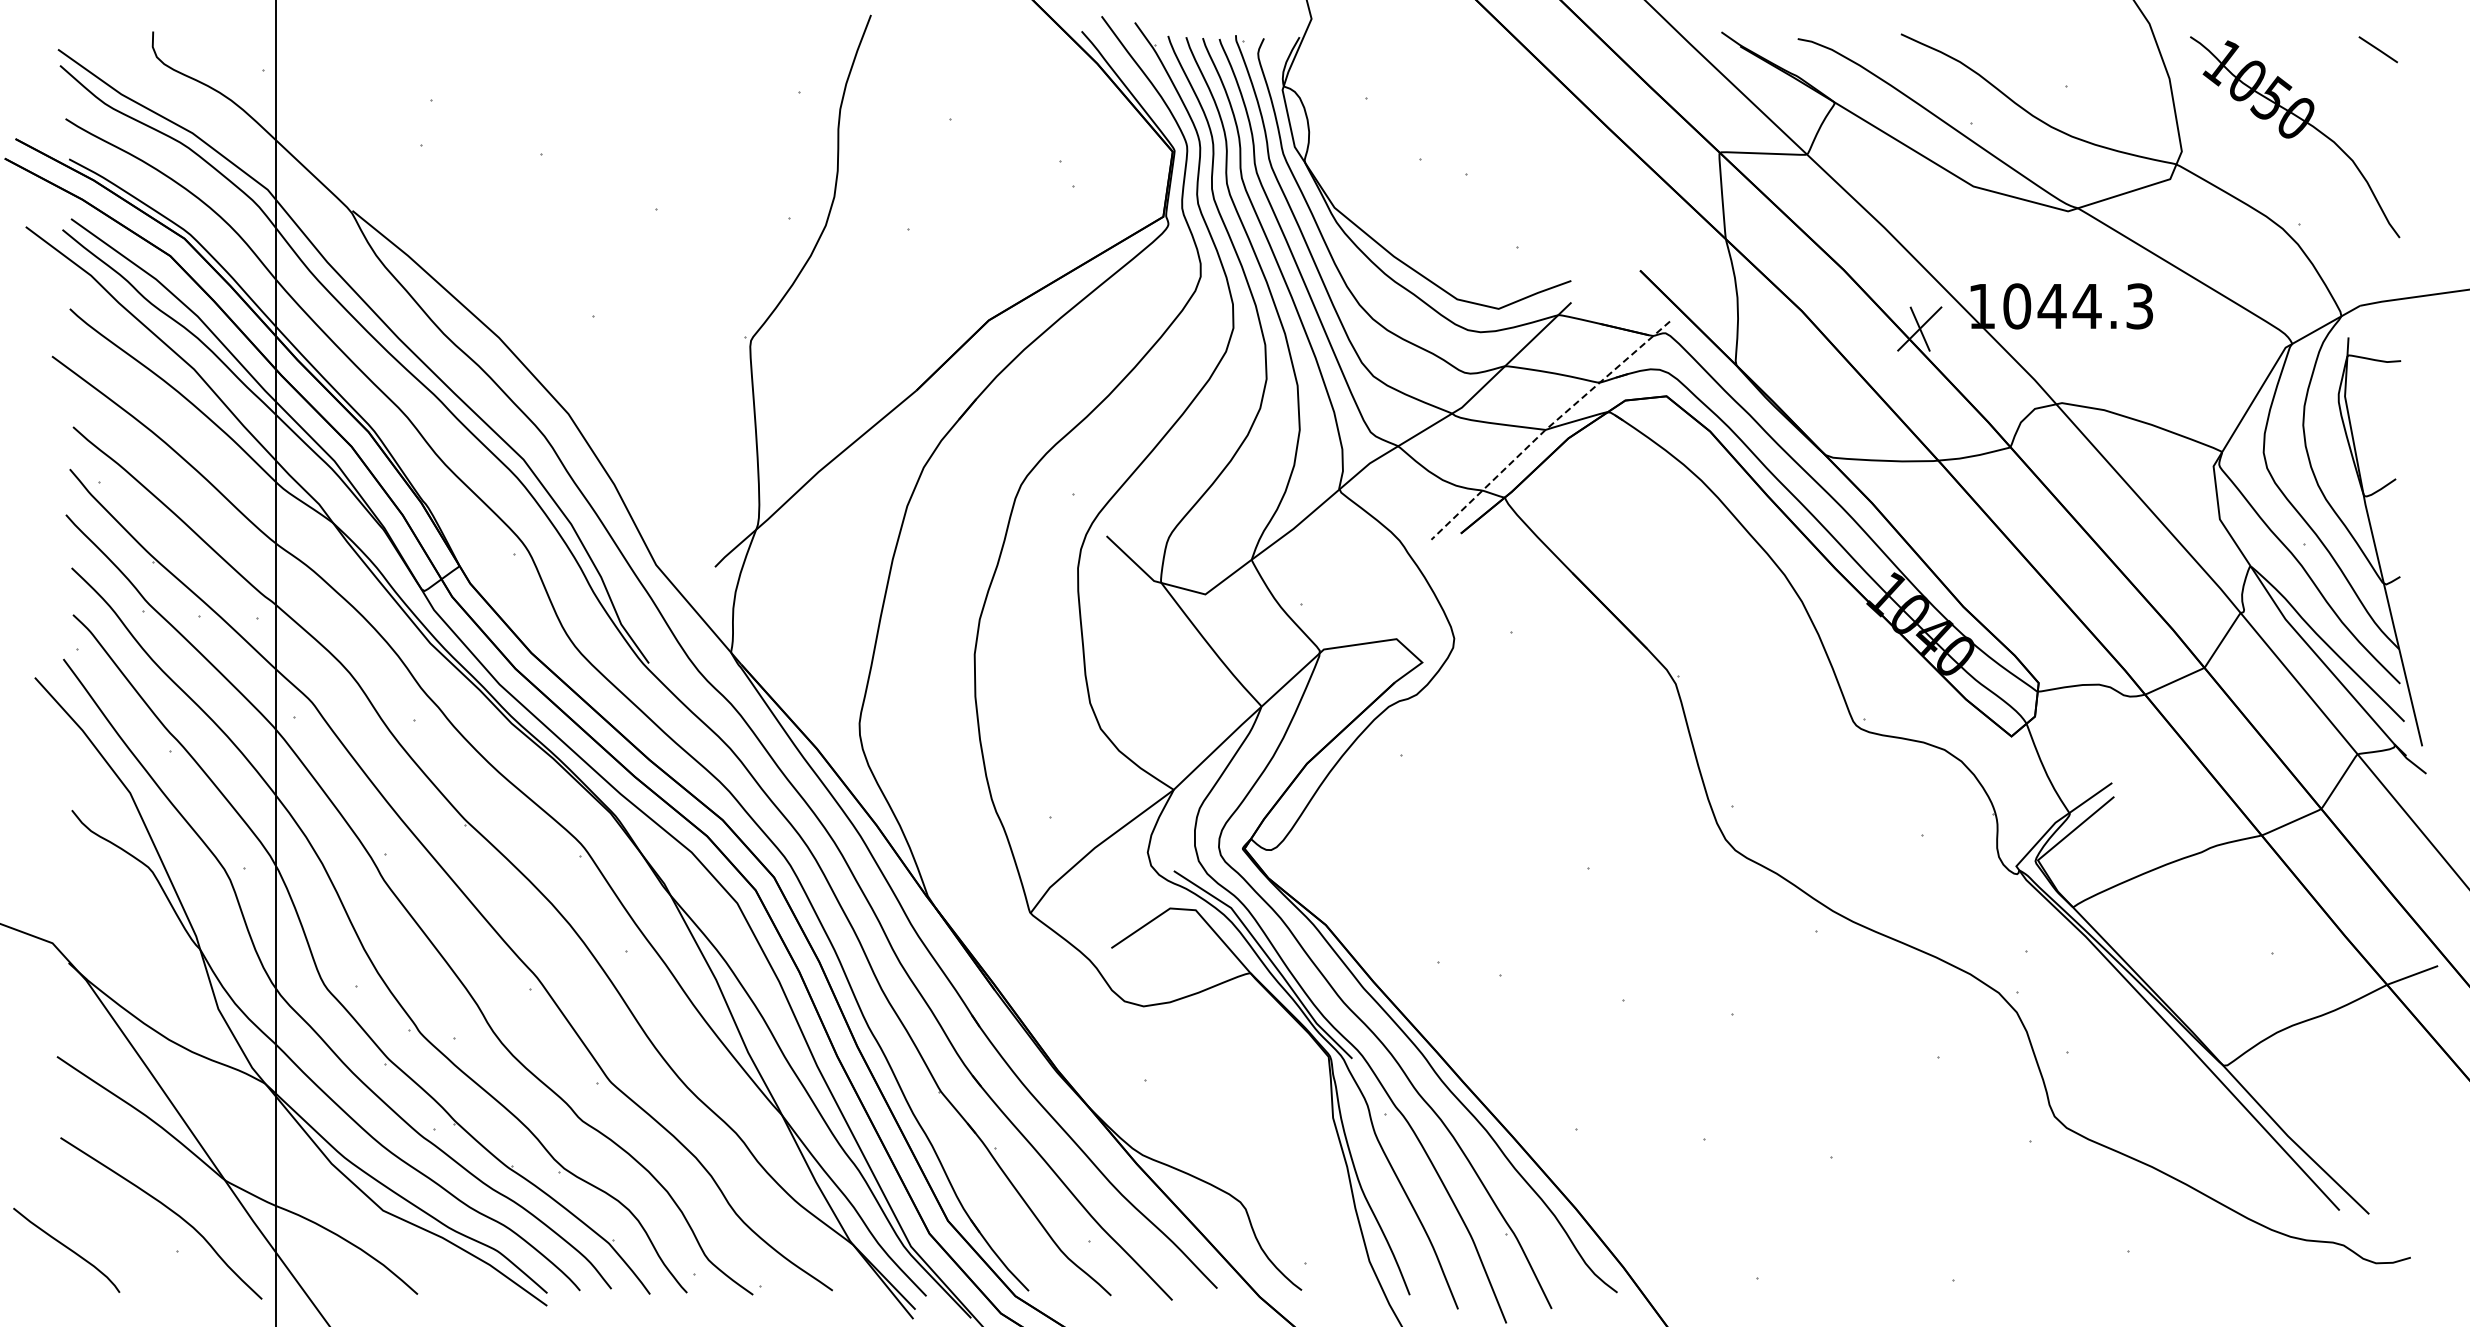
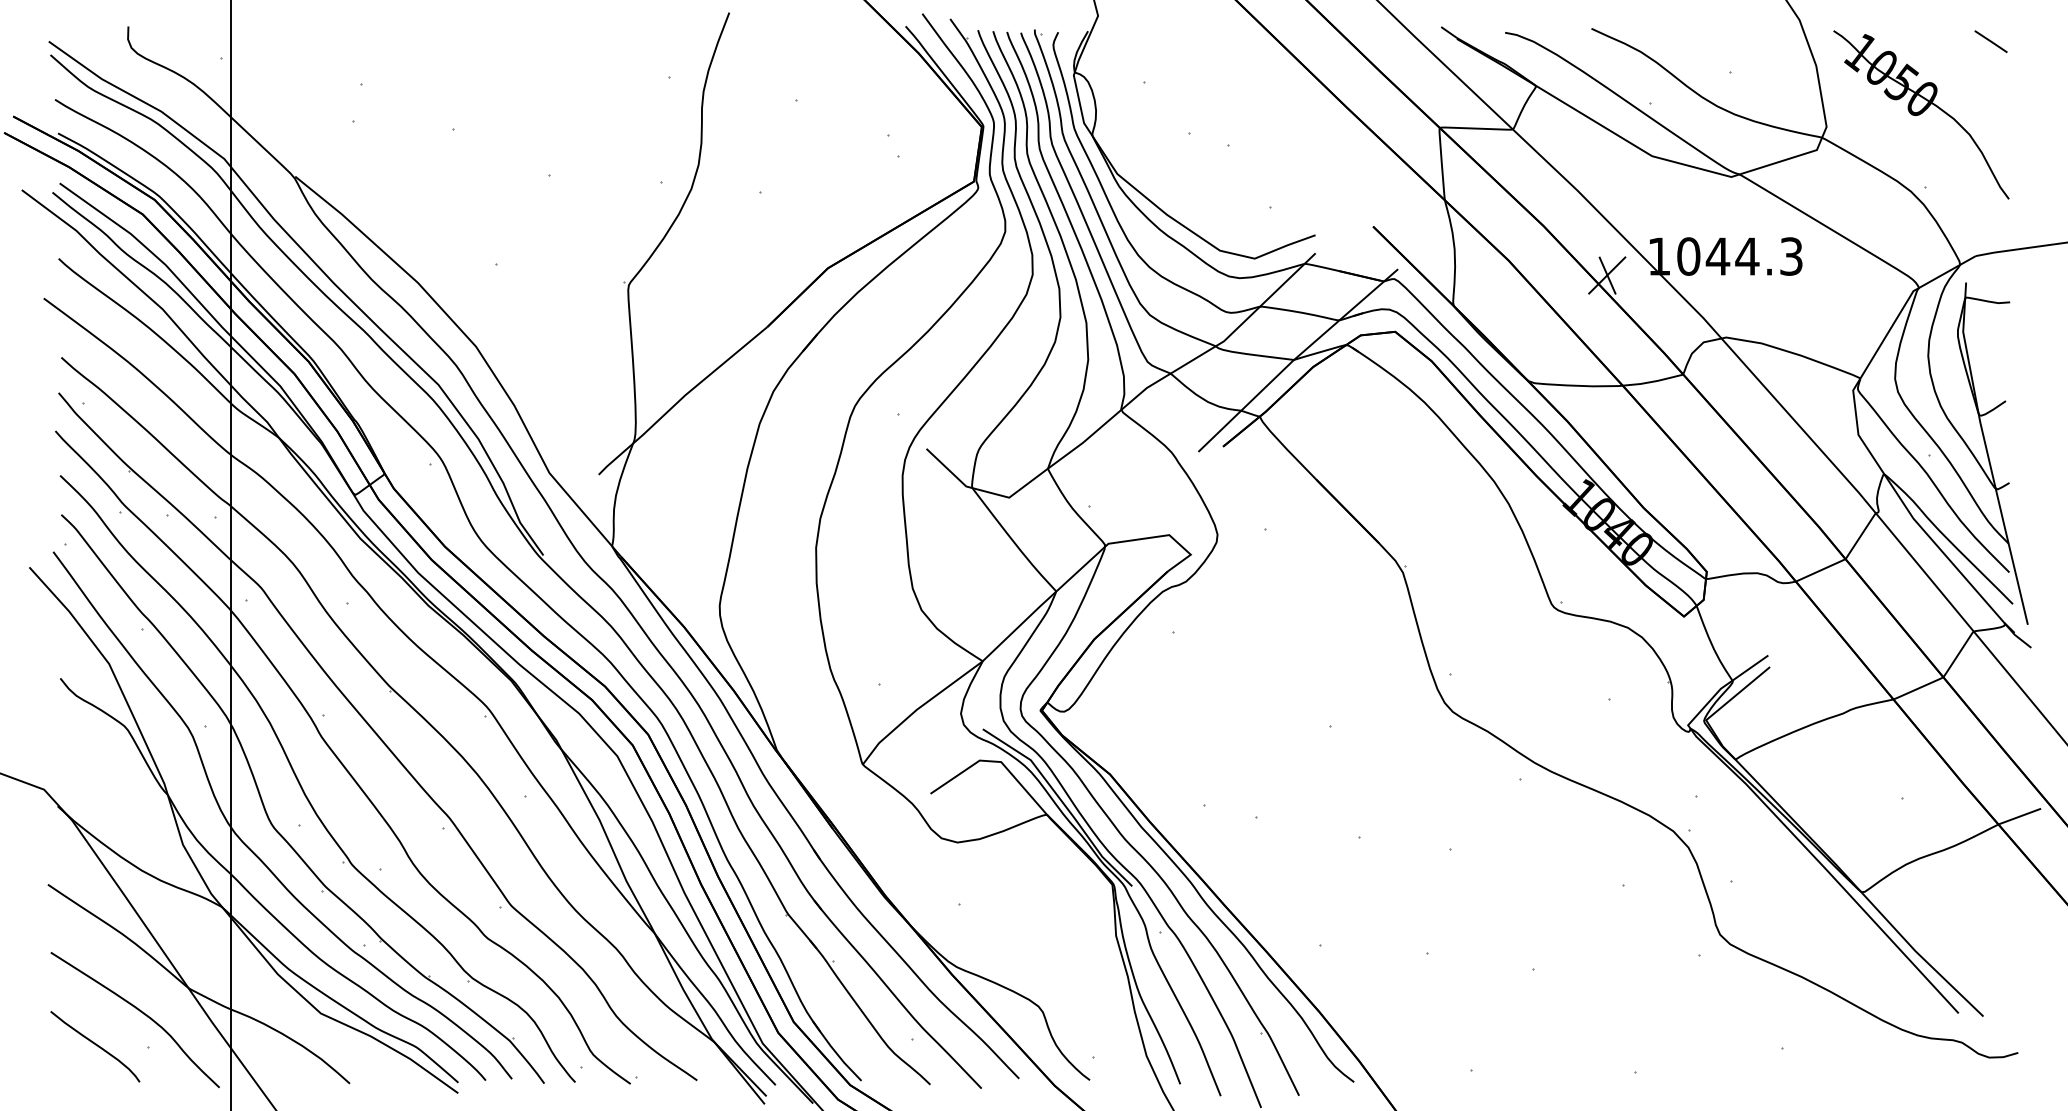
line: (1547, 428) -> (1295, 358), dashed -> solid
curve: (66, 1248) -> (95, 1045), moved

